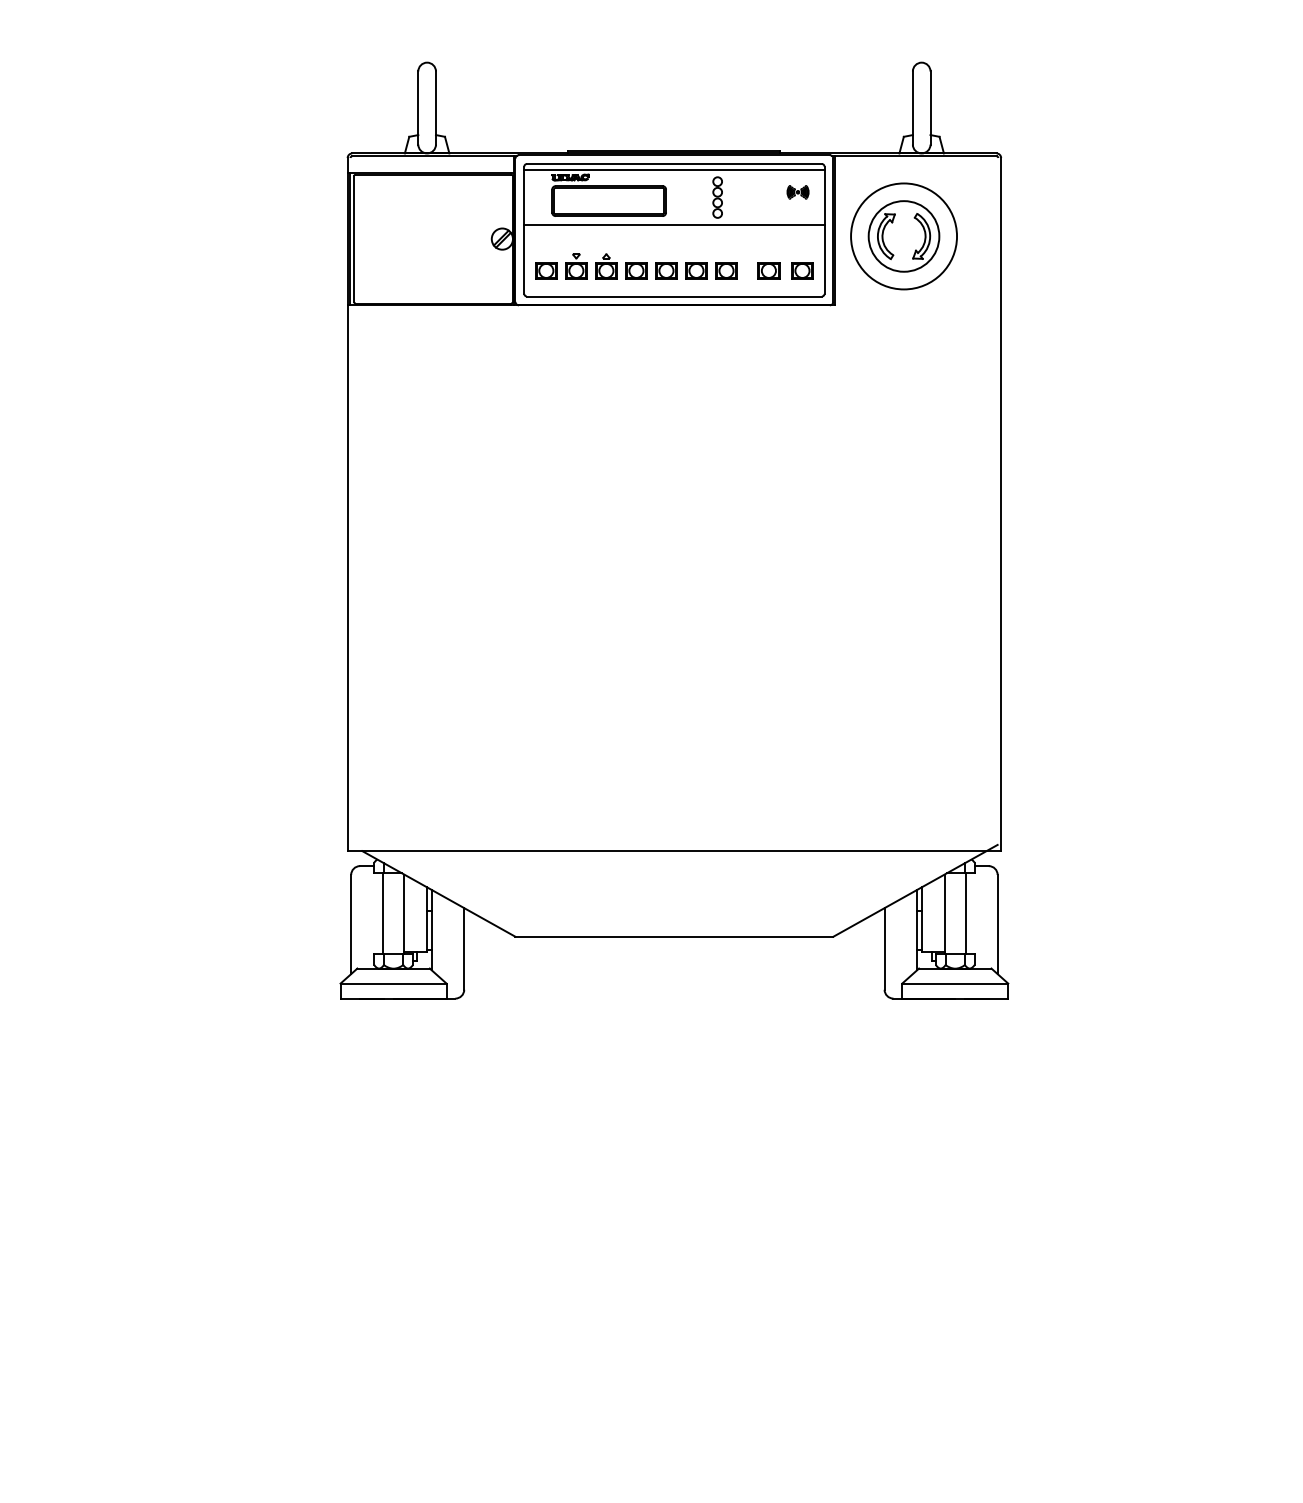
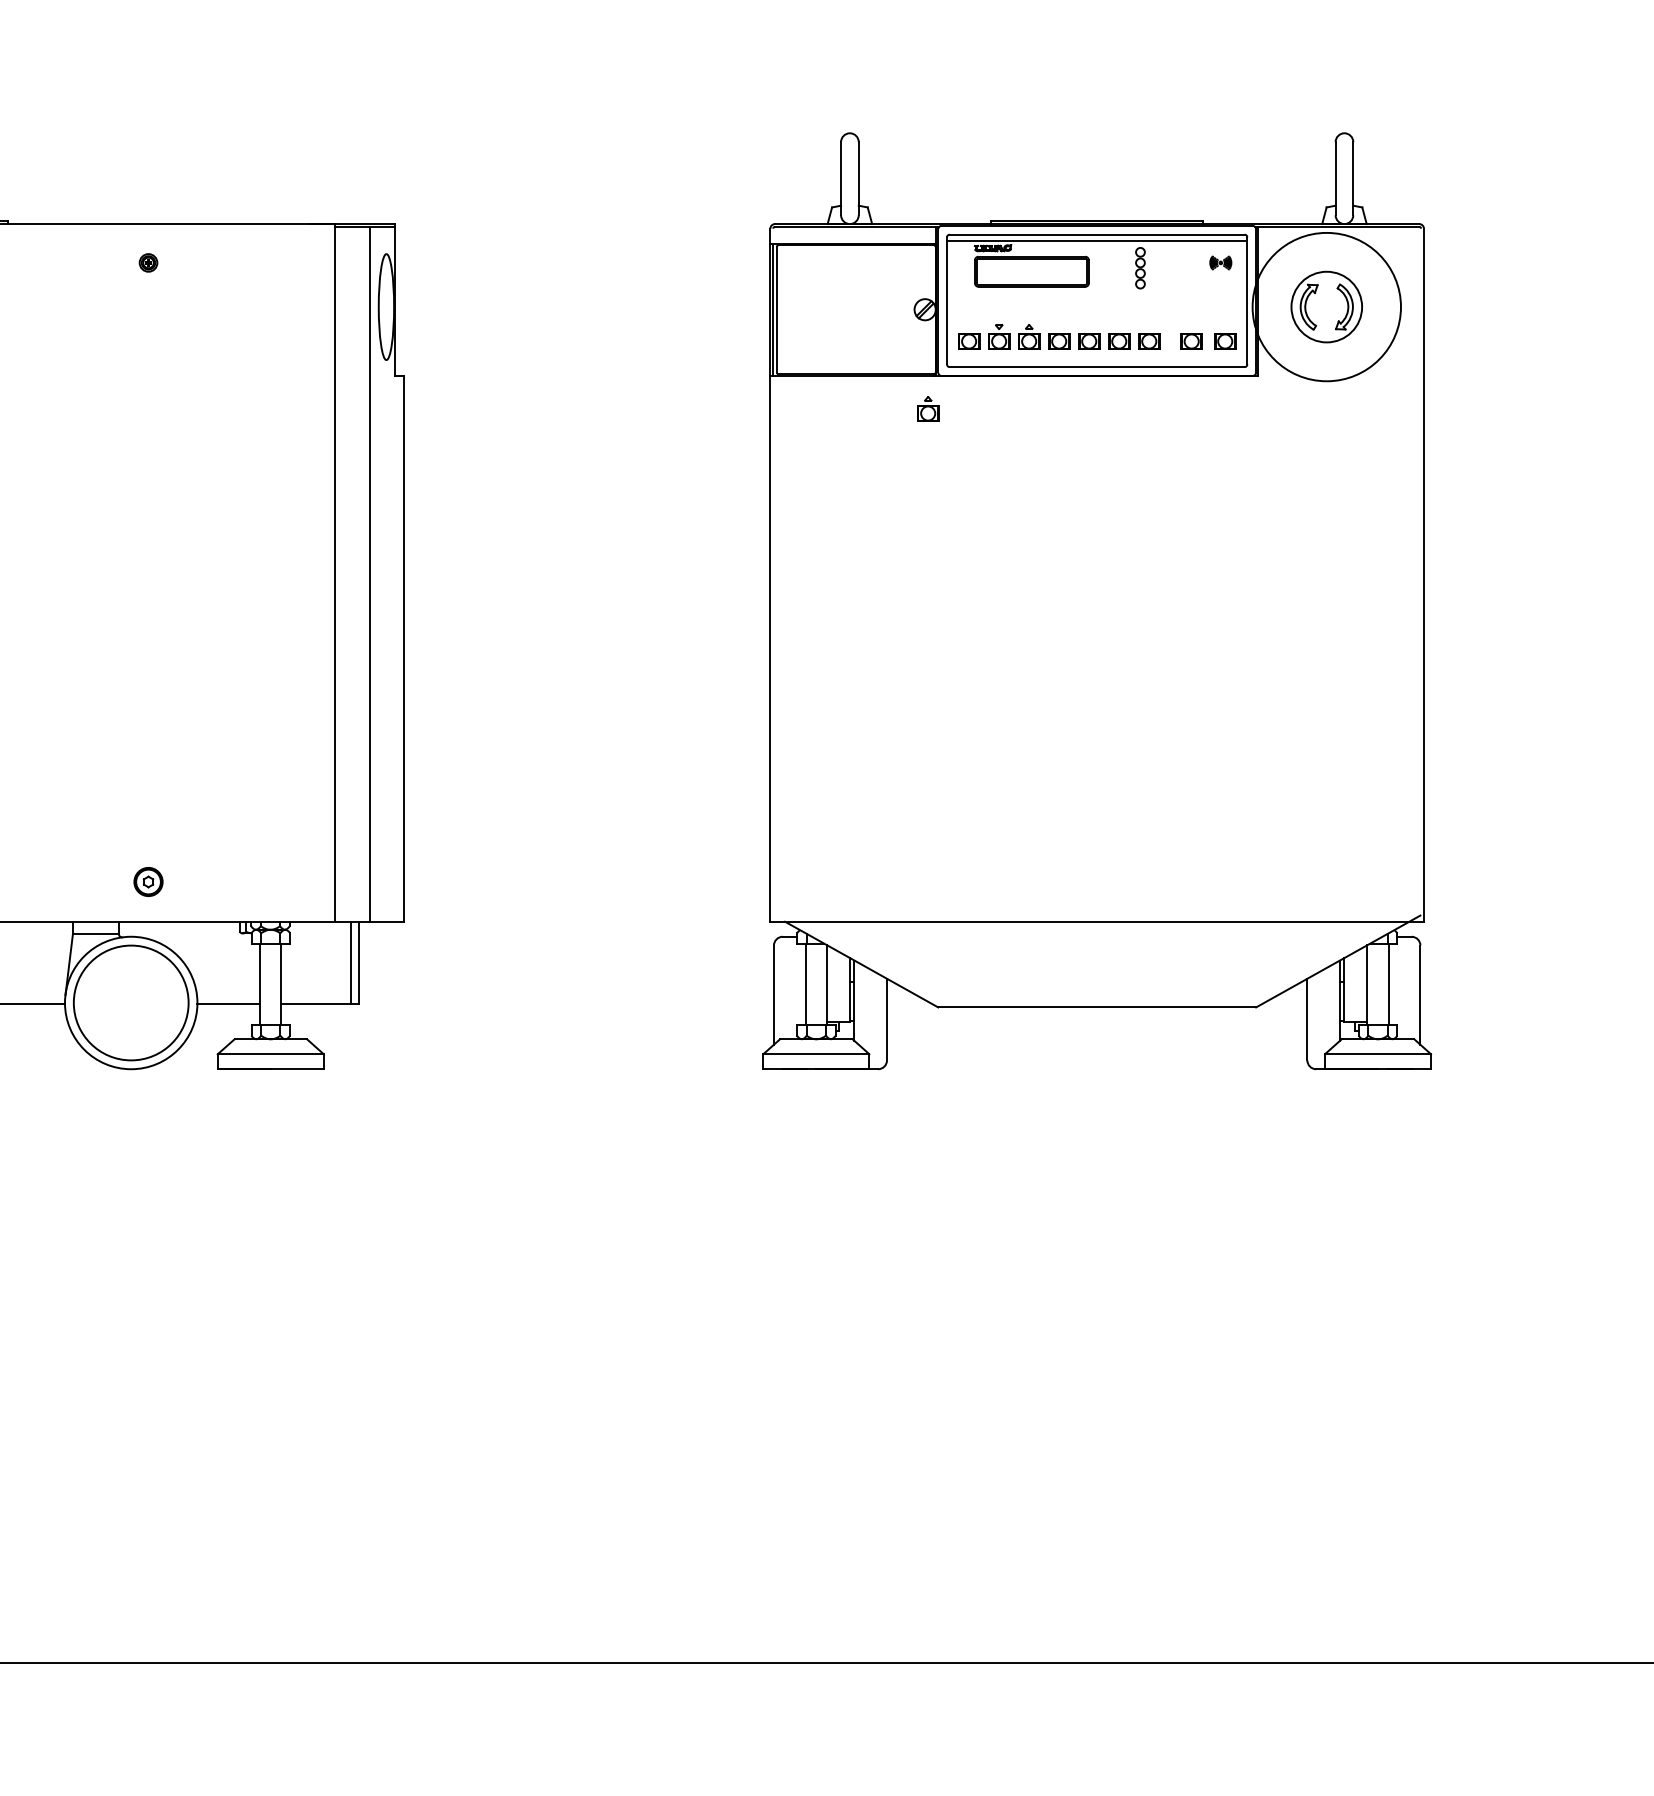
line: (674, 224) -> (1097, 295), removed
circle: (903, 236) -> (1326, 307), size x1.4
part: (505, 337) -> (928, 408), added

